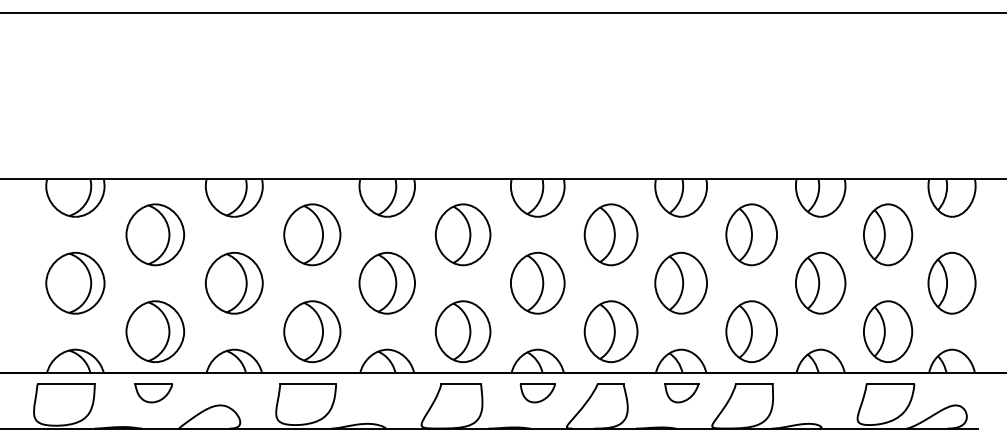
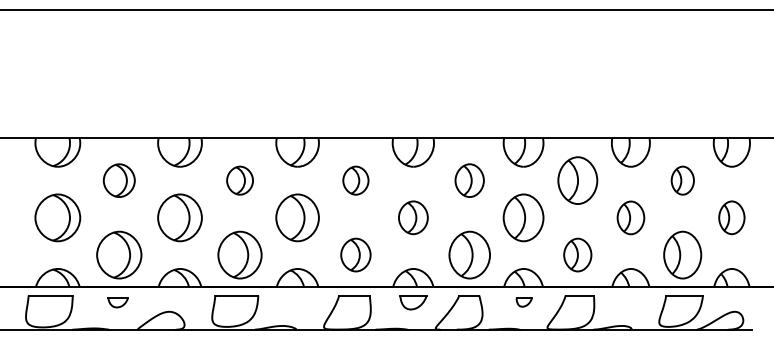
part: (155, 234) -> (119, 180), size x0.7
part: (312, 234) -> (240, 180), size x0.6
part: (462, 234) -> (355, 180), size x0.6
part: (610, 234) -> (469, 180), size x0.7
part: (888, 234) -> (683, 180), size x0.6
part: (537, 282) -> (413, 217), size x0.7
part: (951, 282) -> (731, 217), size x0.7
part: (820, 283) -> (630, 218), size x0.7
part: (462, 331) -> (355, 254), size x0.7
part: (751, 331) -> (577, 254), size x0.7
part: (153, 393) -> (117, 302), size x0.7
part: (681, 393) -> (523, 302), size x0.6

